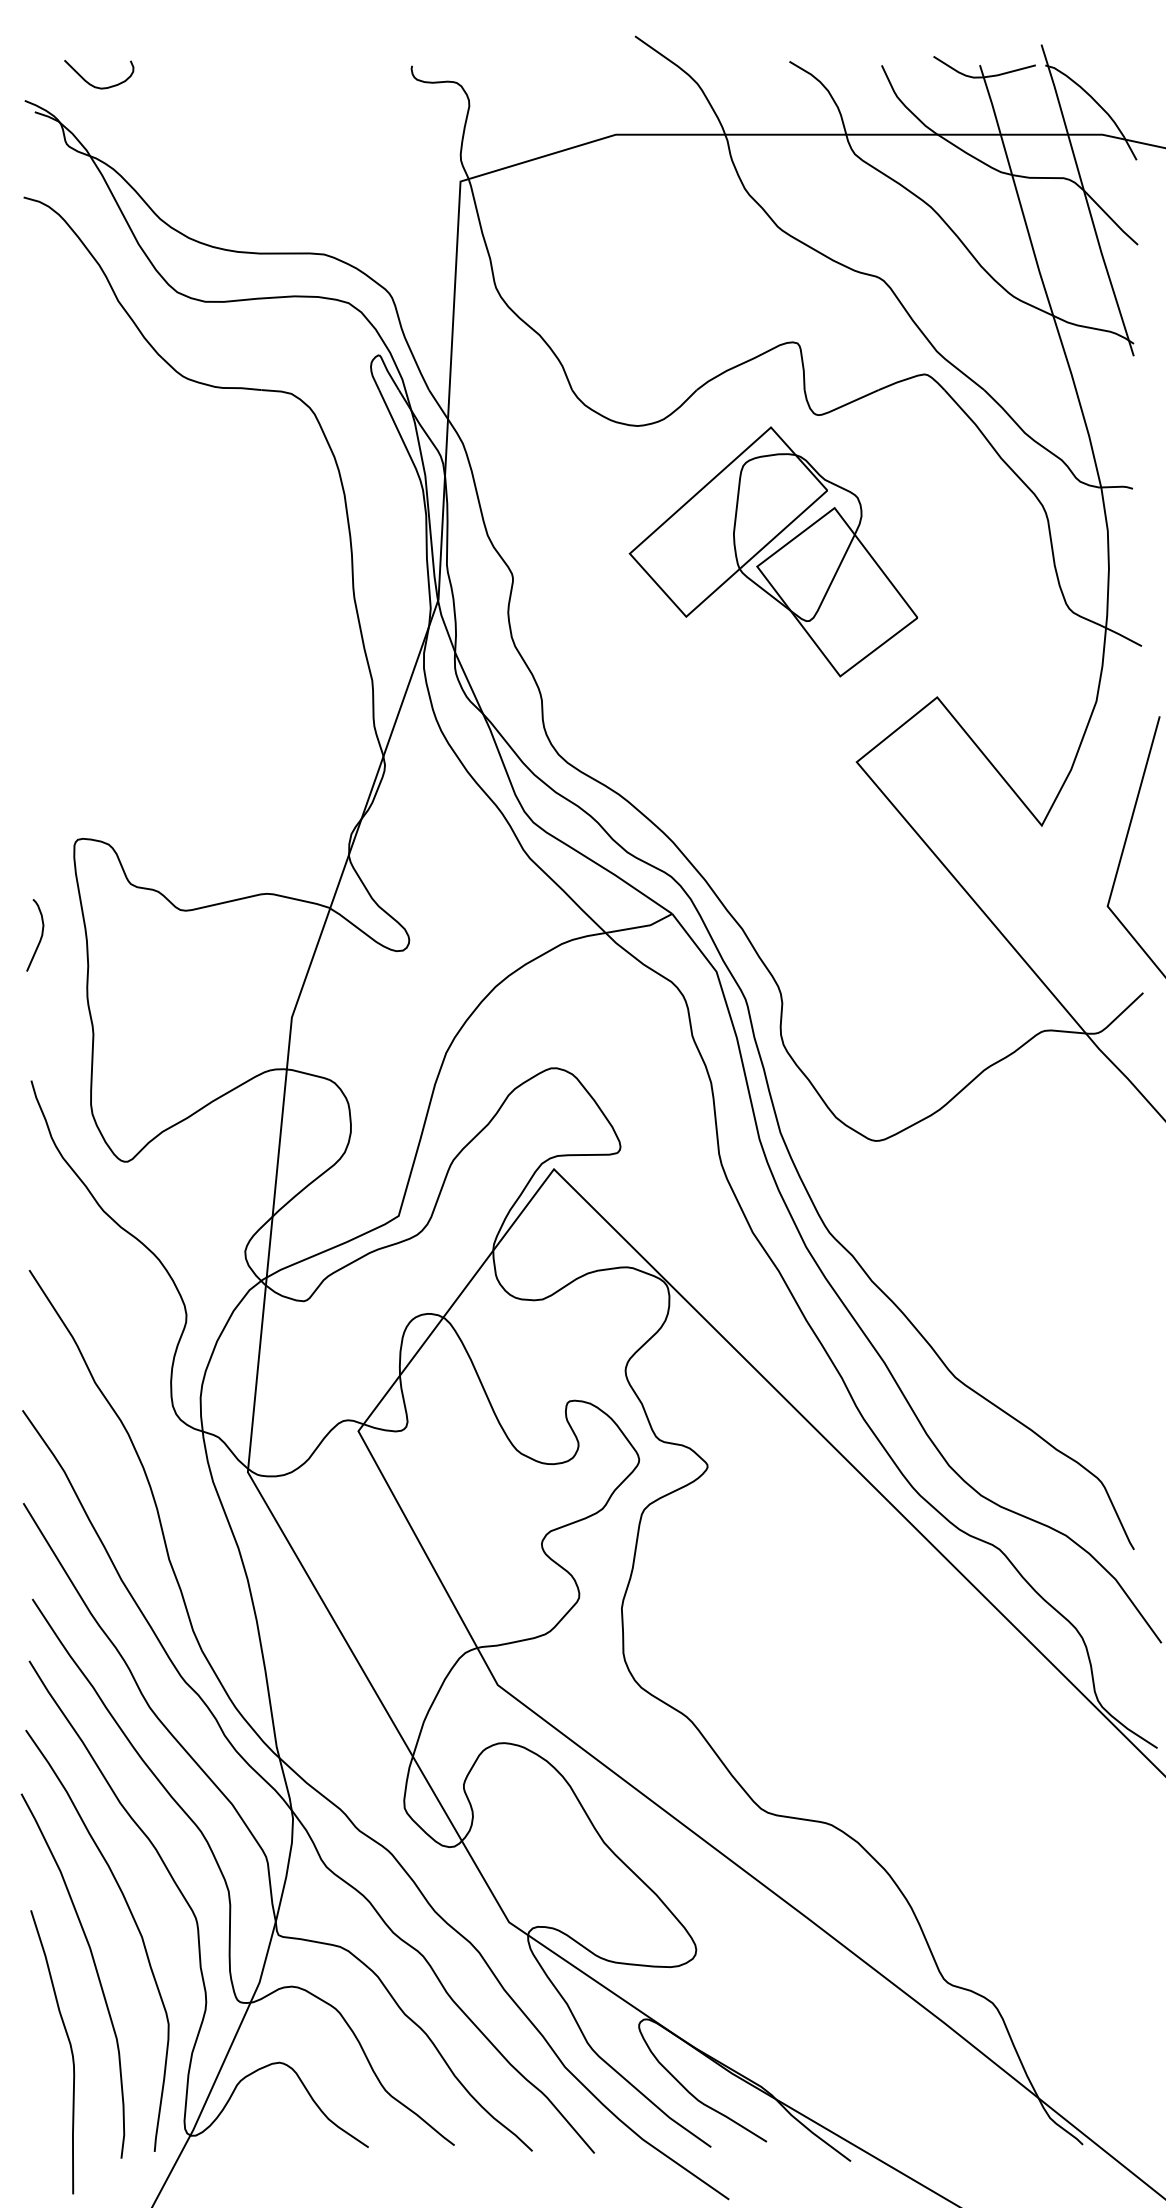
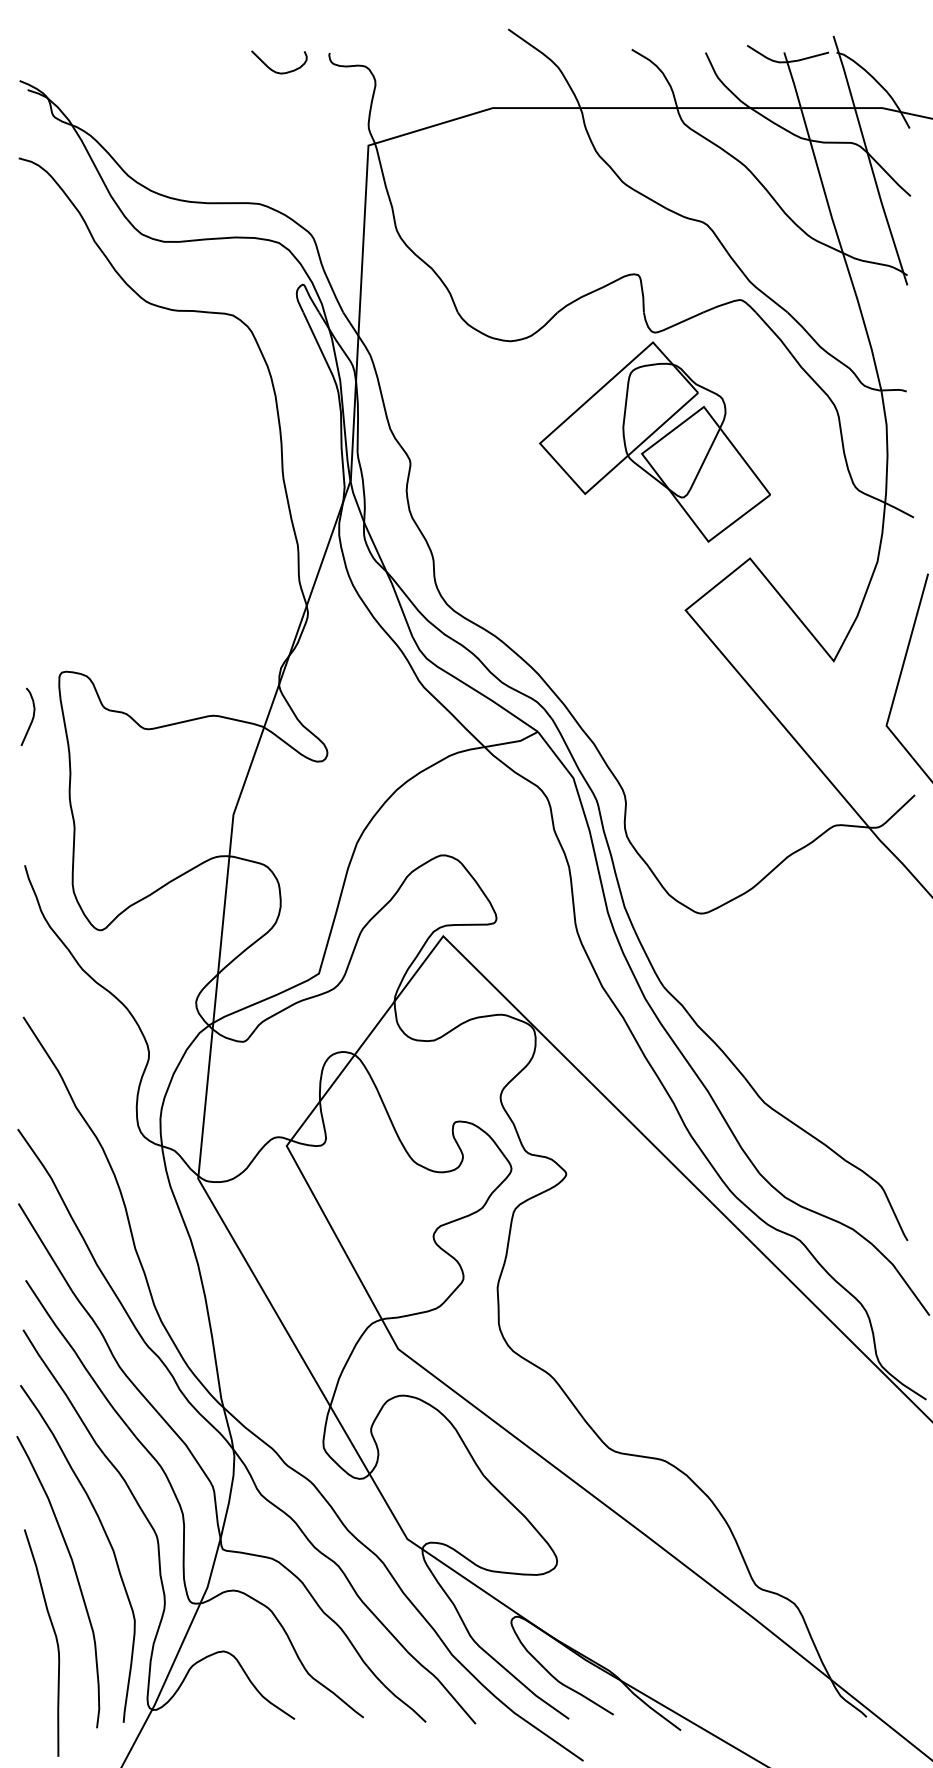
curve: (94, 85) -> (275, 71), moved
part: (773, 551) -> (655, 441), moved
curve: (40, 936) -> (32, 717), moved

